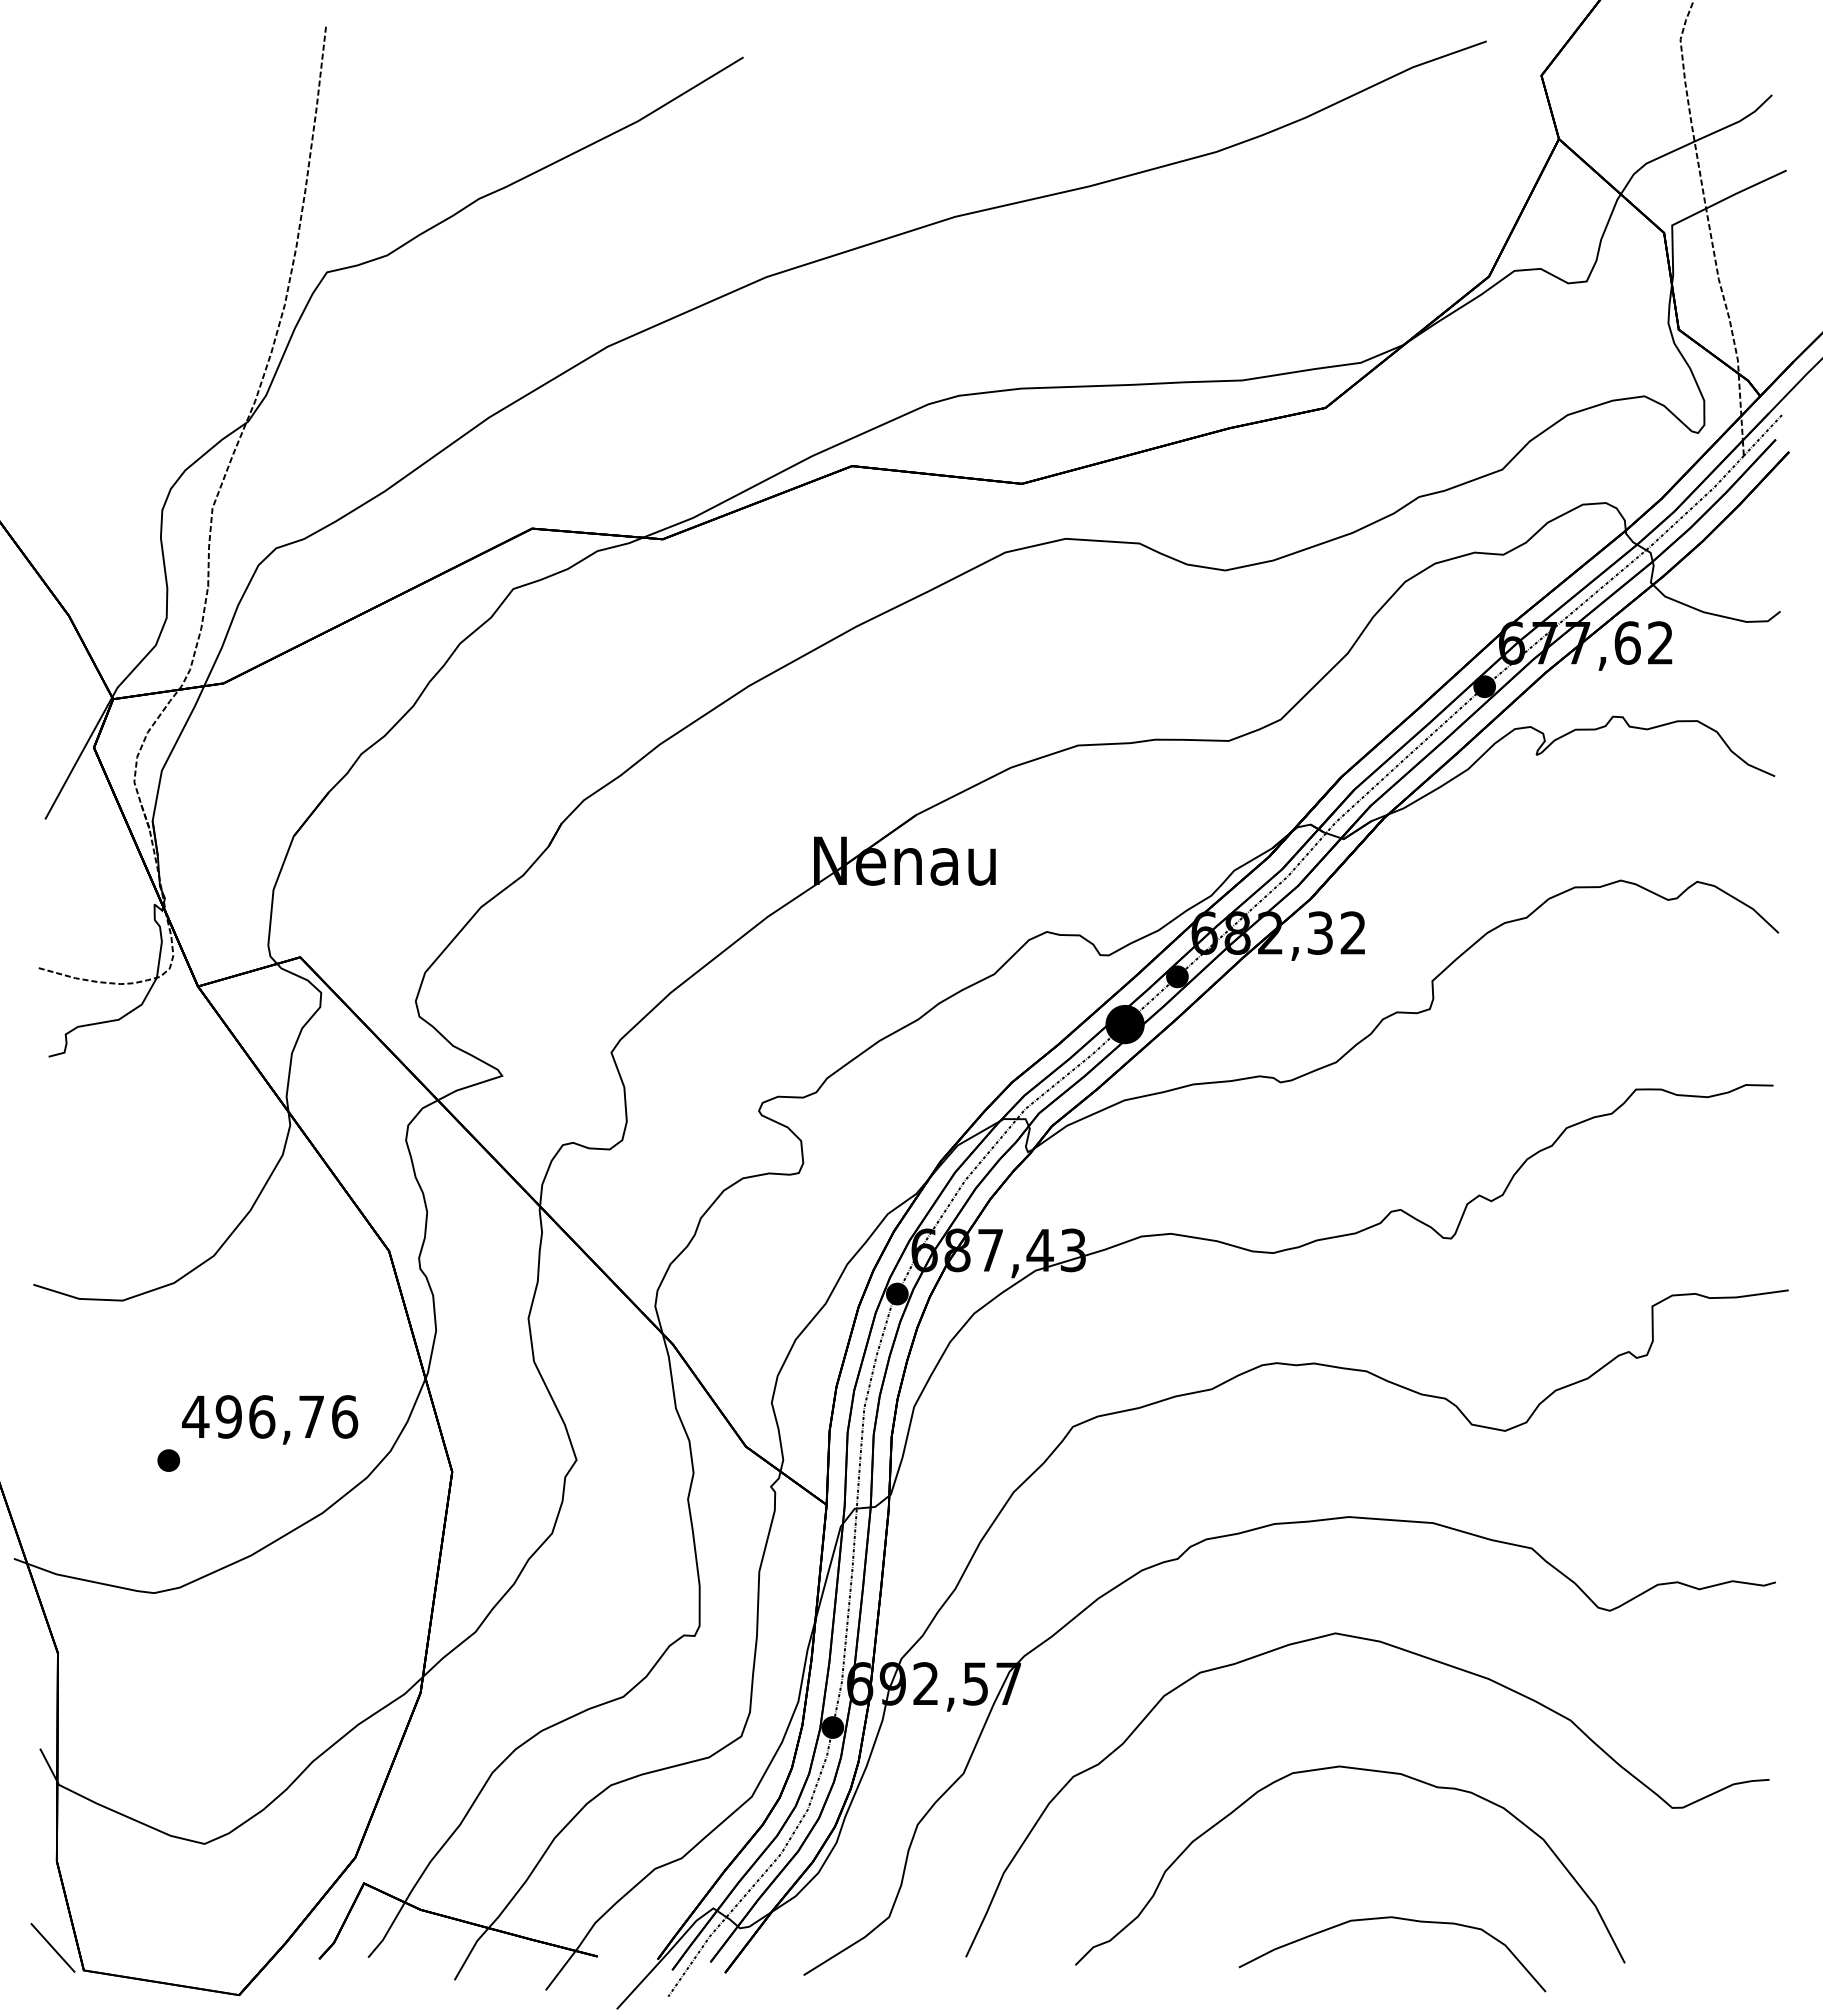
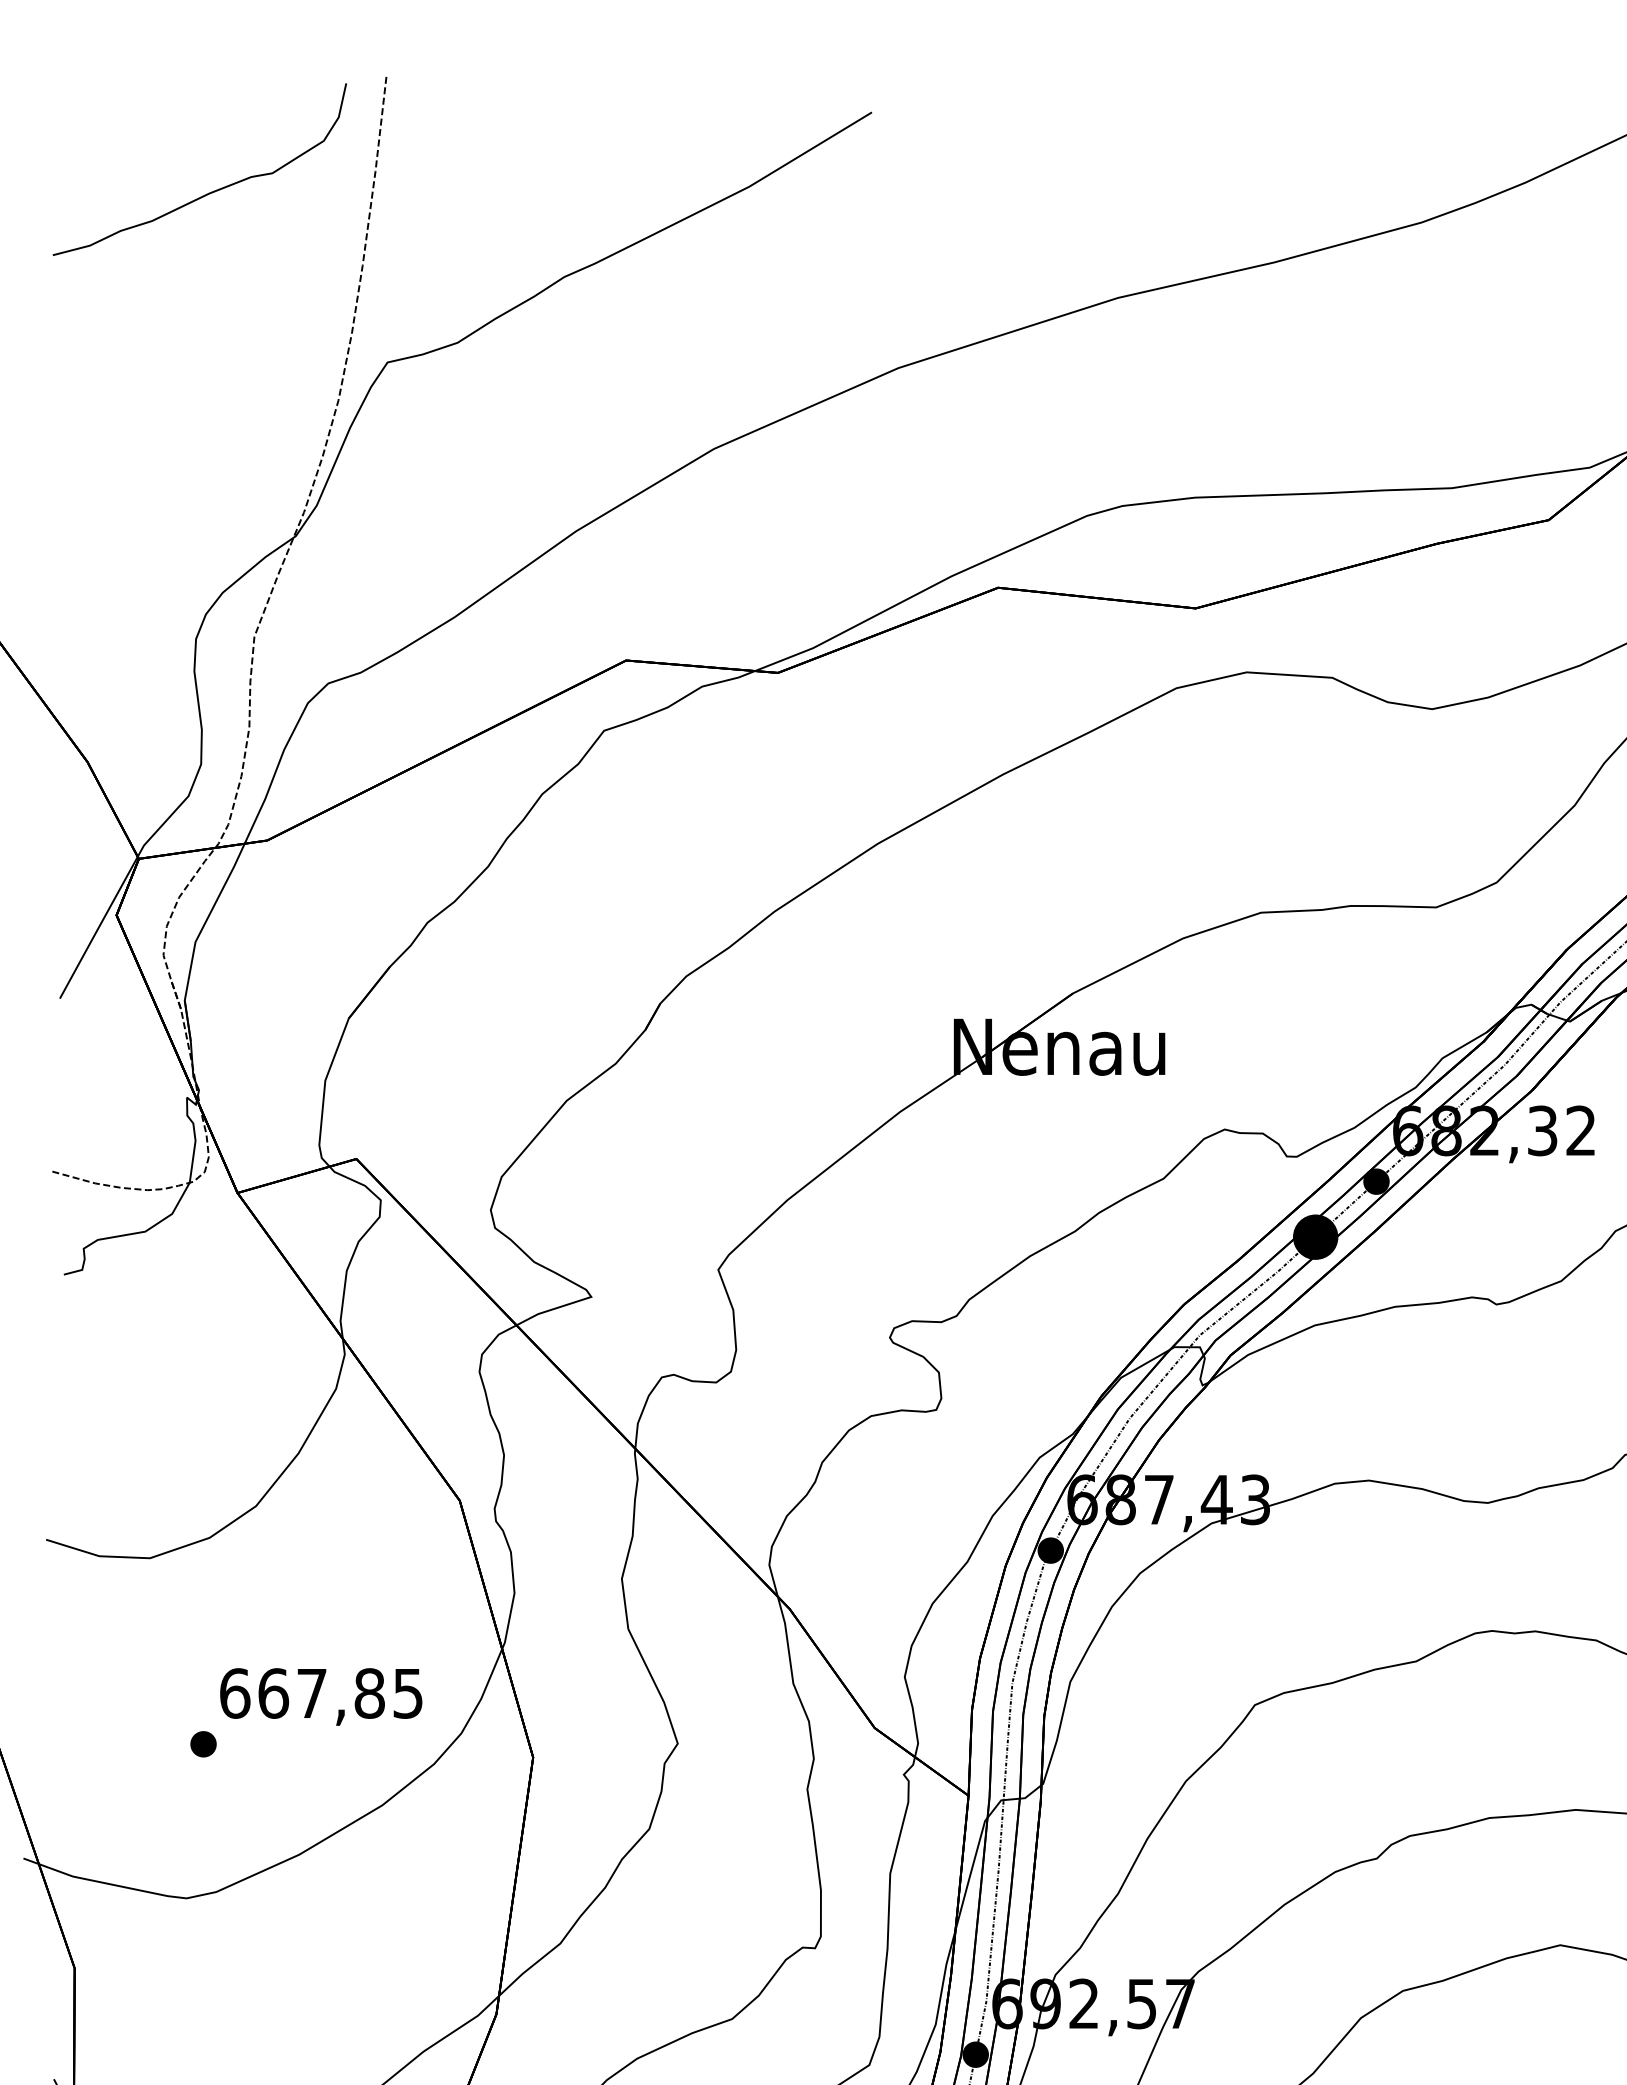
part: (174, 125) -> (210, 191), added
text: (270, 1416) -> (321, 1693), 496,76 -> 667,85

